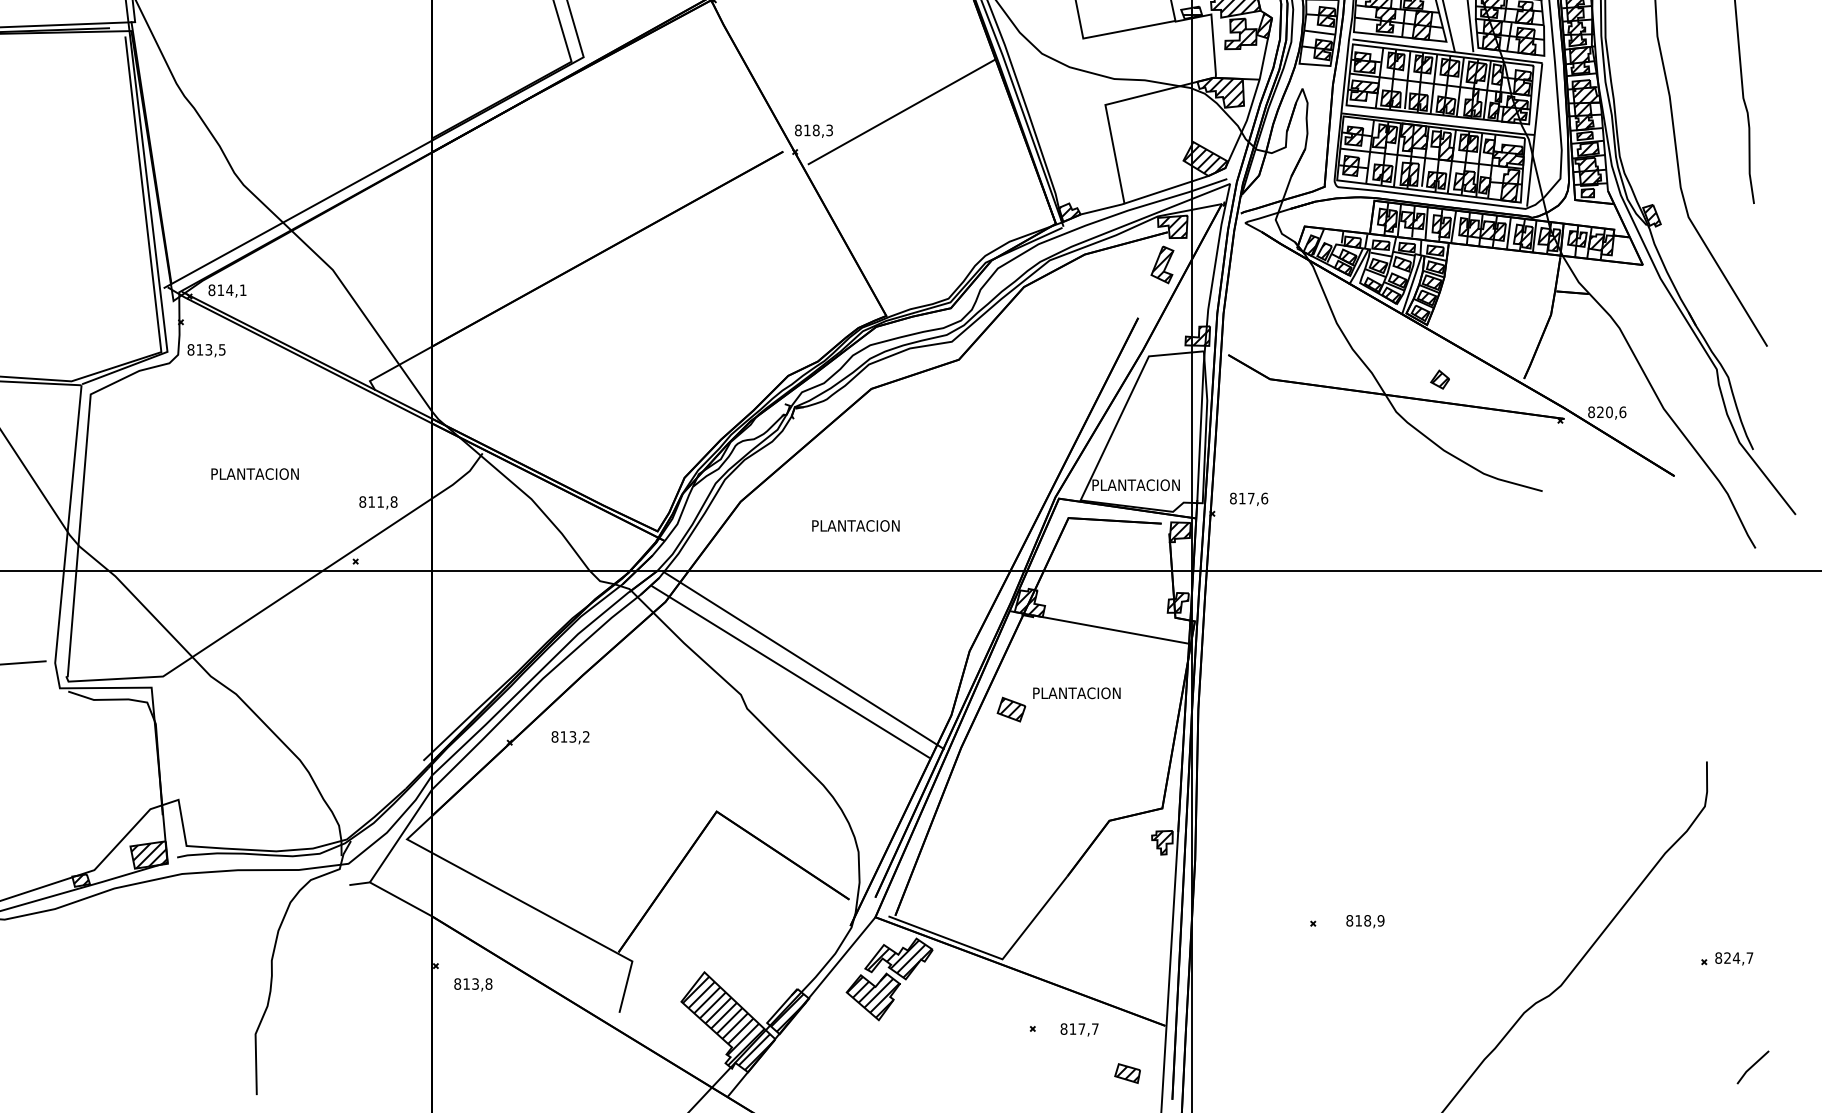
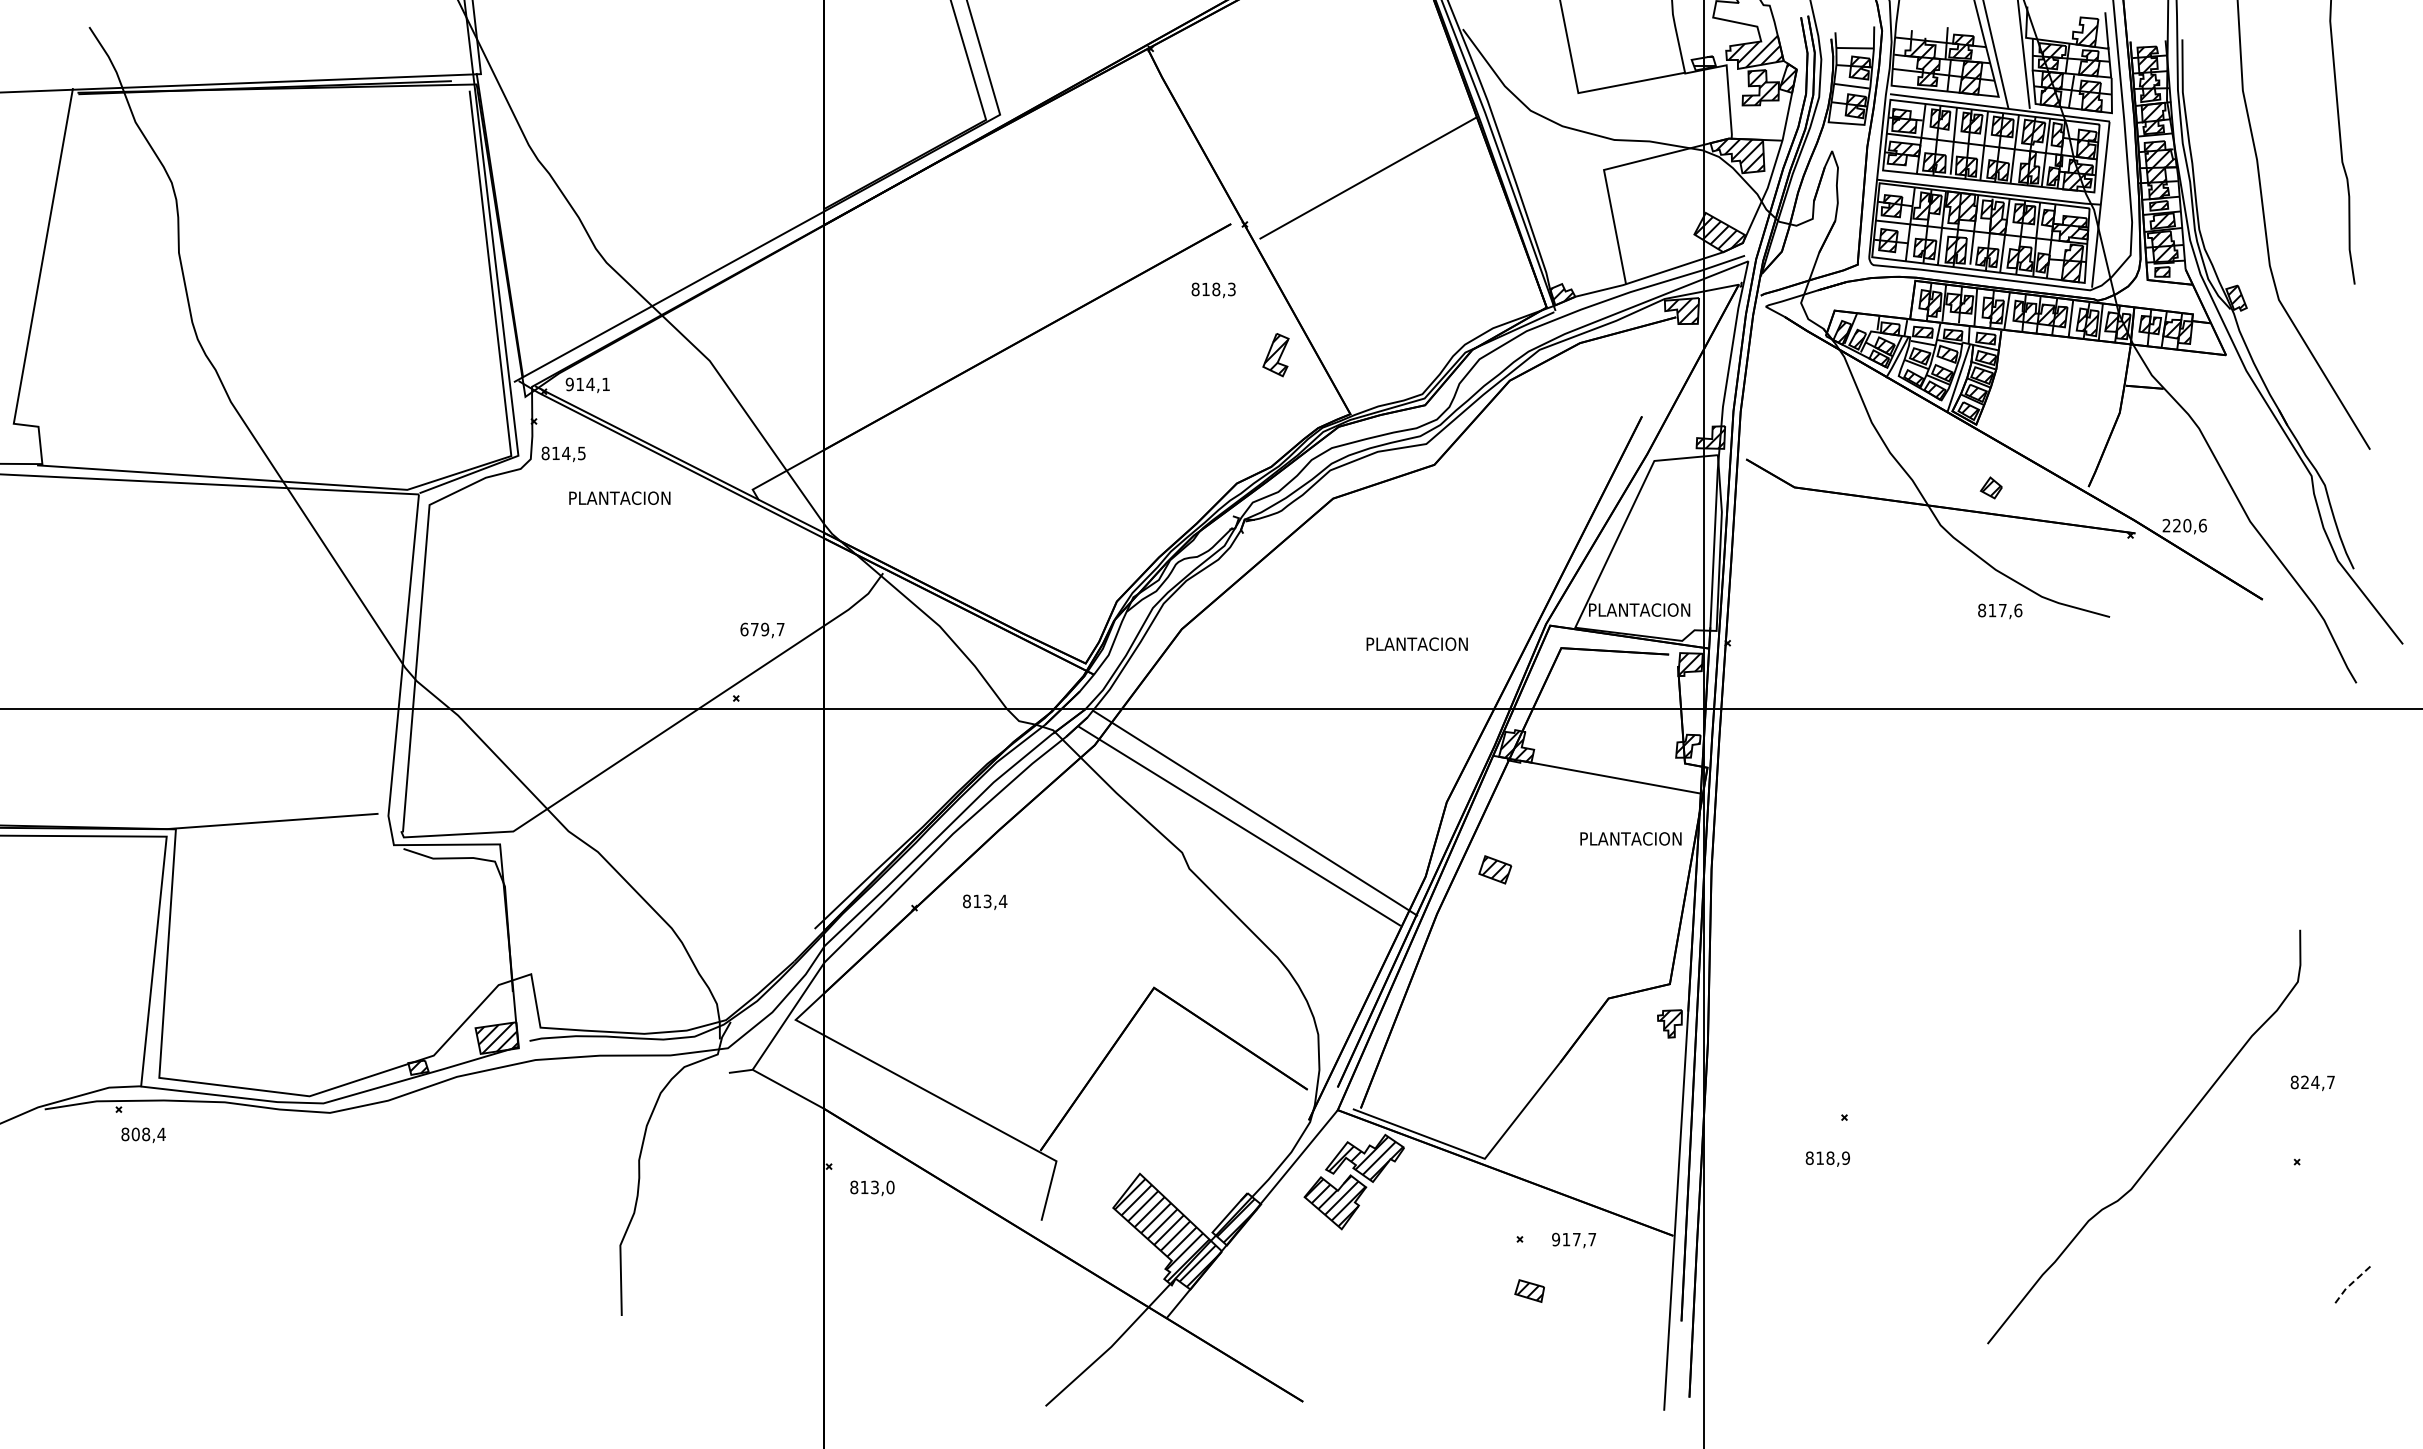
text: (813, 131) -> (1213, 290), moved
part: (1162, 265) -> (1275, 355), moved
text: (211, 290) -> (569, 384), 814,1 -> 914,1
text: (209, 349) -> (566, 453), 813,5 -> 814,5
text: (1591, 412) -> (2166, 525), 820,6 -> 220,6
text: (254, 473) -> (619, 497), moved
text: (1249, 499) -> (2000, 611), moved
text: (378, 501) -> (762, 629), 811,8 -> 679,7
text: (855, 525) -> (1416, 643), moved
text: (1076, 692) -> (1630, 838), moved
text: (585, 736) -> (1002, 900), 813,2 -> 813,4
text: (1365, 921) -> (1827, 1158), moved
text: (1733, 959) -> (2312, 1083), moved
text: (488, 984) -> (890, 1187), 813,8 -> 813,0
text: (1064, 1029) -> (1556, 1239), 817,7 -> 917,7
line: (1752, 1066) -> (2352, 1282), solid -> dashed
part: (1127, 1073) -> (1529, 1290), moved

